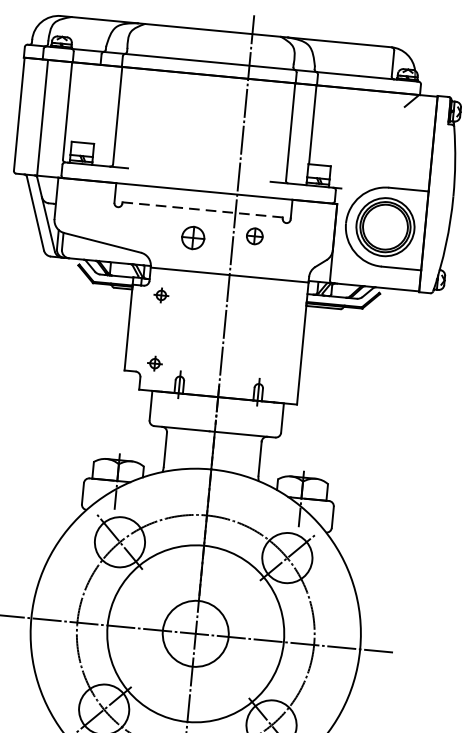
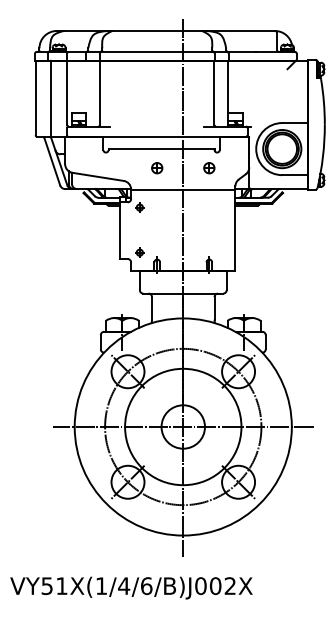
line: (202, 210) -> (161, 149), dashed -> solid
part: (255, 236) -> (209, 168), moved
part: (193, 238) -> (157, 168), size x0.71

